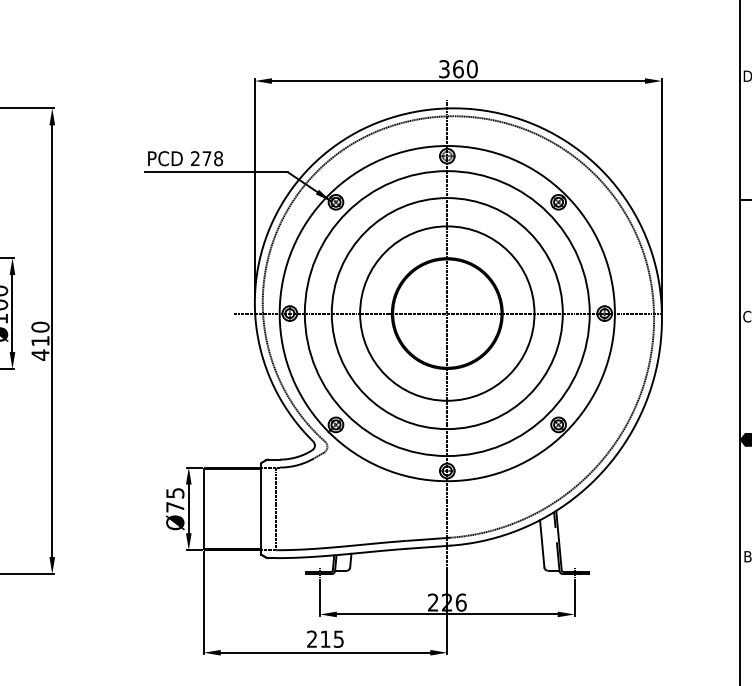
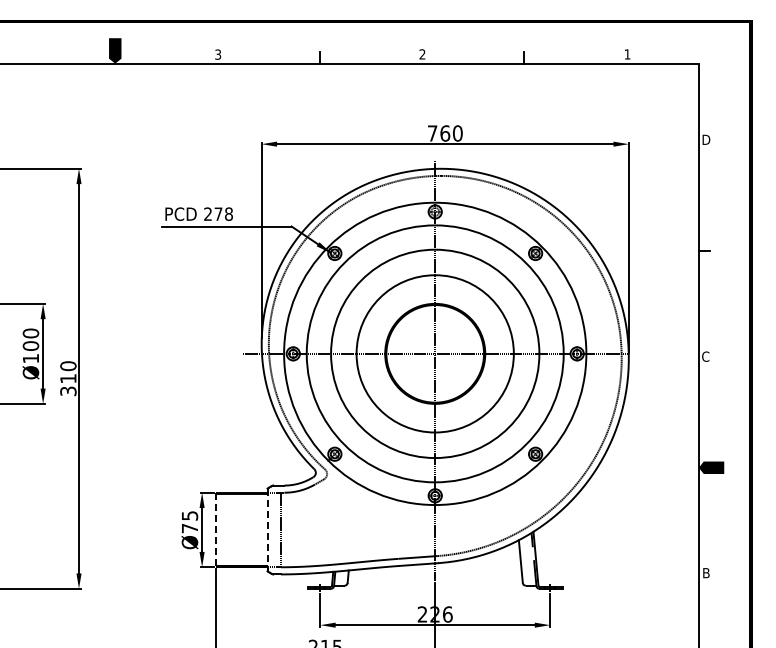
text: (444, 69) -> (432, 133), 360 -> 760
text: (40, 355) -> (68, 391), 410 -> 310
line: (261, 506) -> (267, 527), solid -> dashed
line: (203, 509) -> (215, 530), solid -> dashed

